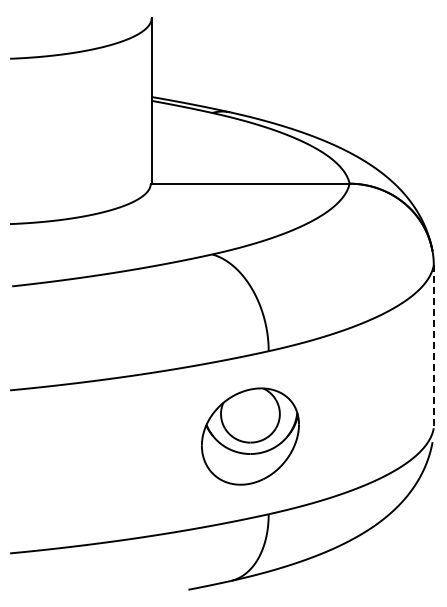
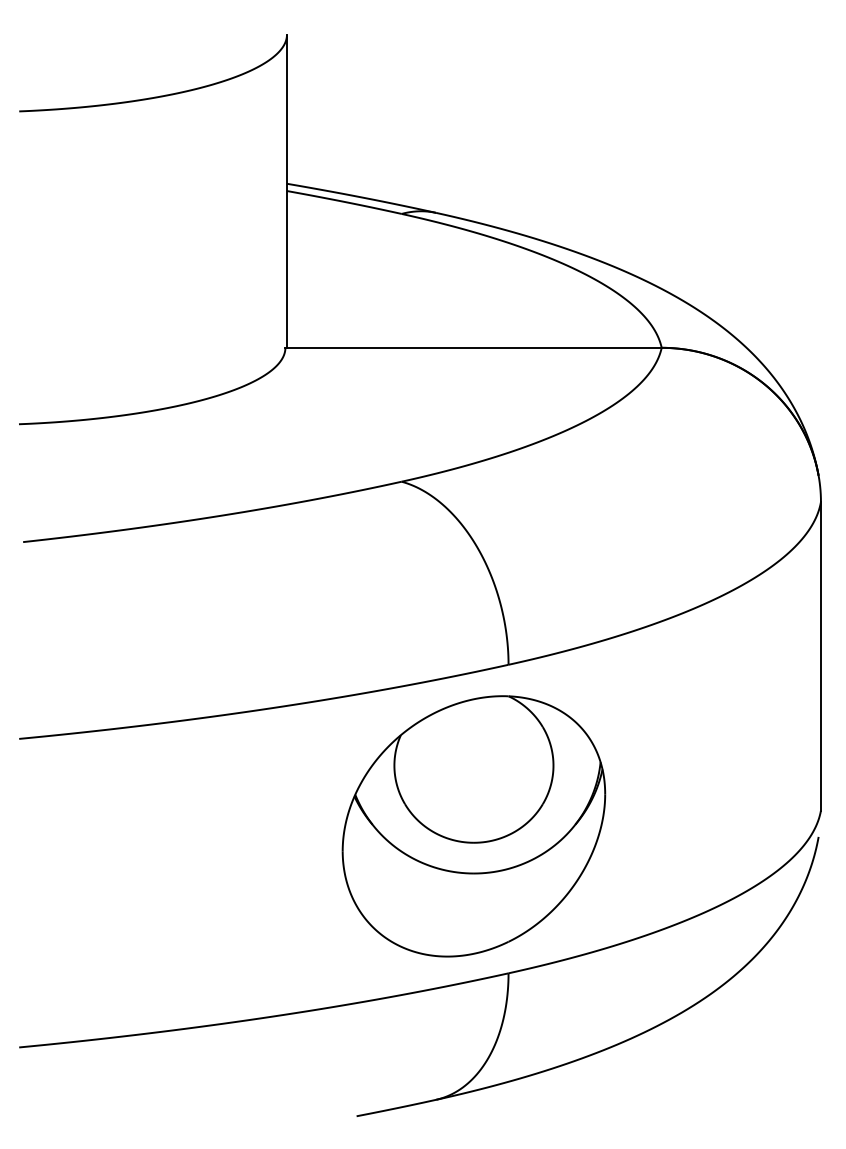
line: (433, 346) -> (820, 655), dashed -> solid
part: (250, 436) -> (474, 826), size x1.43

